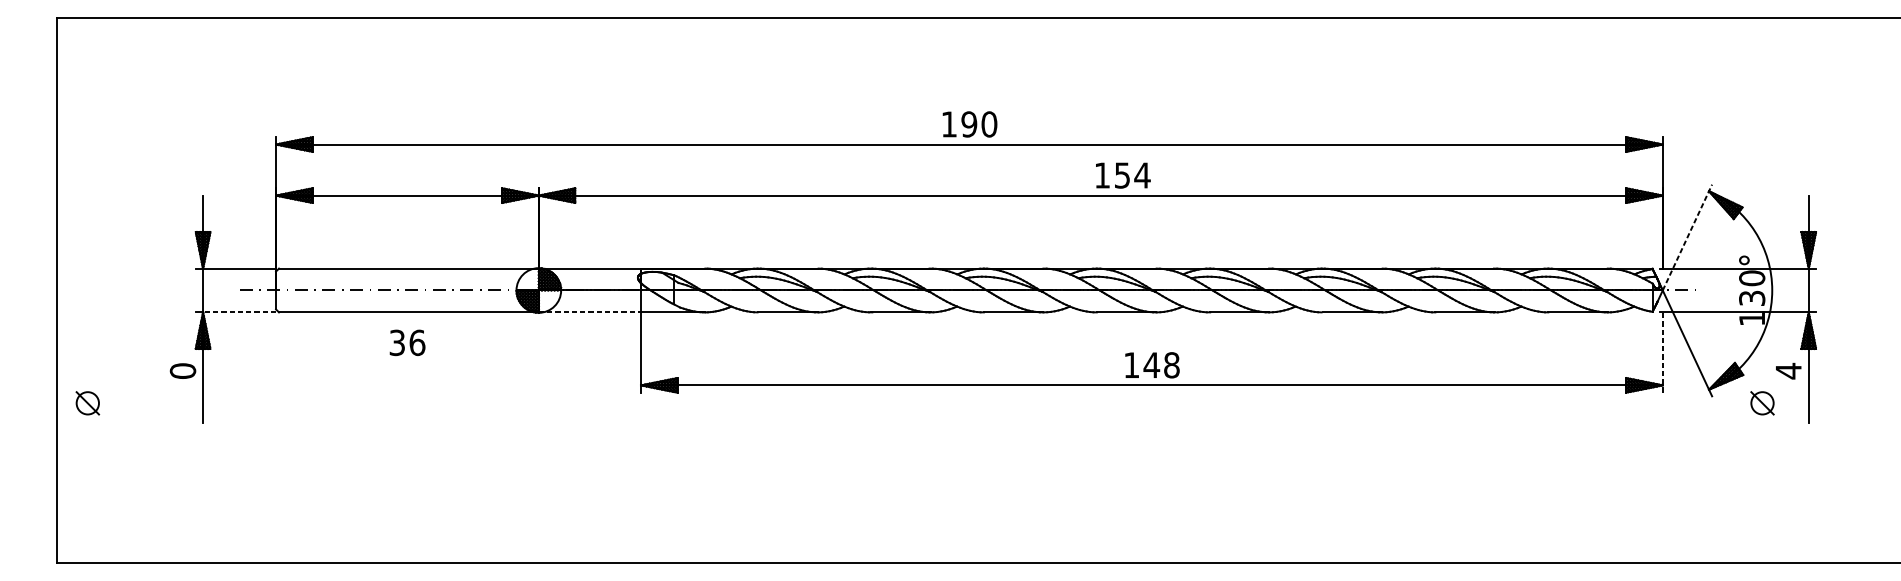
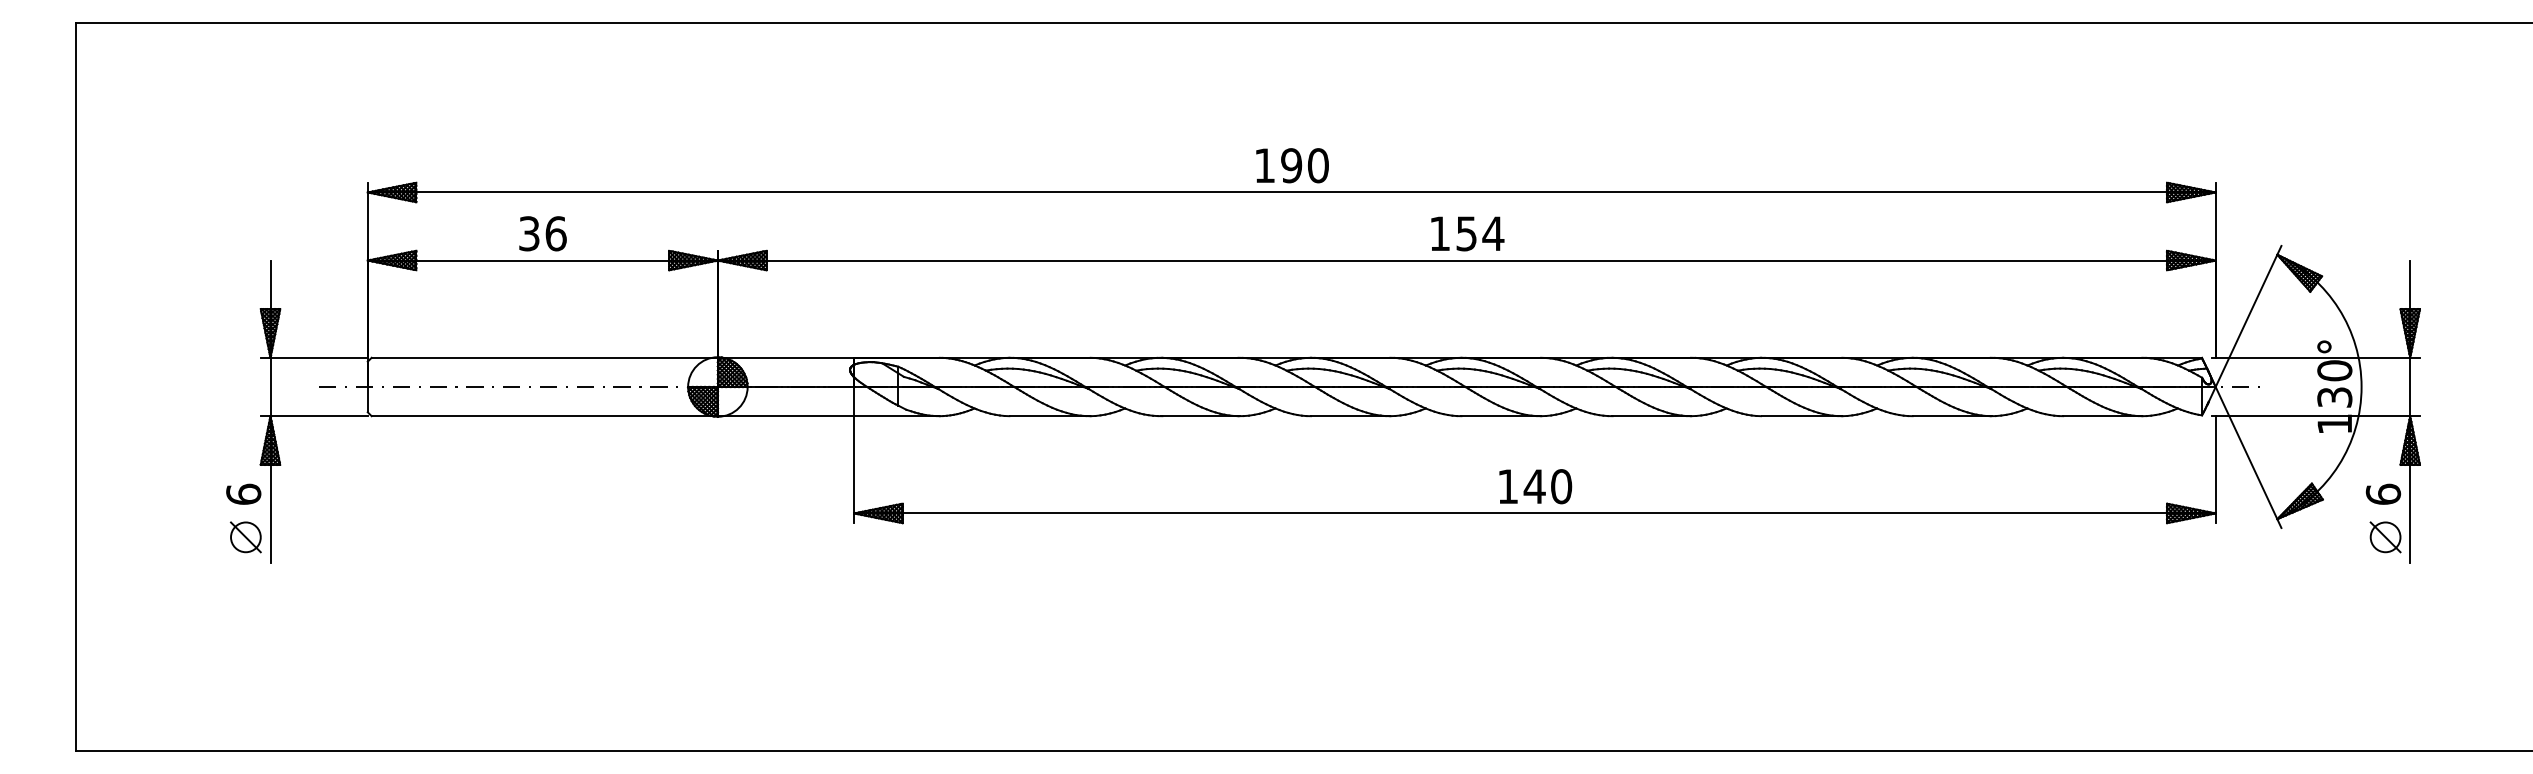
text: (1123, 175) -> (1467, 233), moved
line: (1687, 237) -> (2248, 316), dashed -> solid
line: (239, 312) -> (319, 416), dashed -> solid
line: (590, 312) -> (786, 416), dashed -> solid
text: (407, 342) -> (542, 233), moved
line: (1662, 352) -> (2215, 469), dashed -> solid
text: (1171, 365) -> (1561, 486), 148 -> 140
text: (182, 370) -> (243, 493), 0 -> 6
text: (1788, 371) -> (2383, 494), 4 -> 6
part: (87, 403) -> (245, 537), moved
part: (1762, 403) -> (2385, 537), moved

